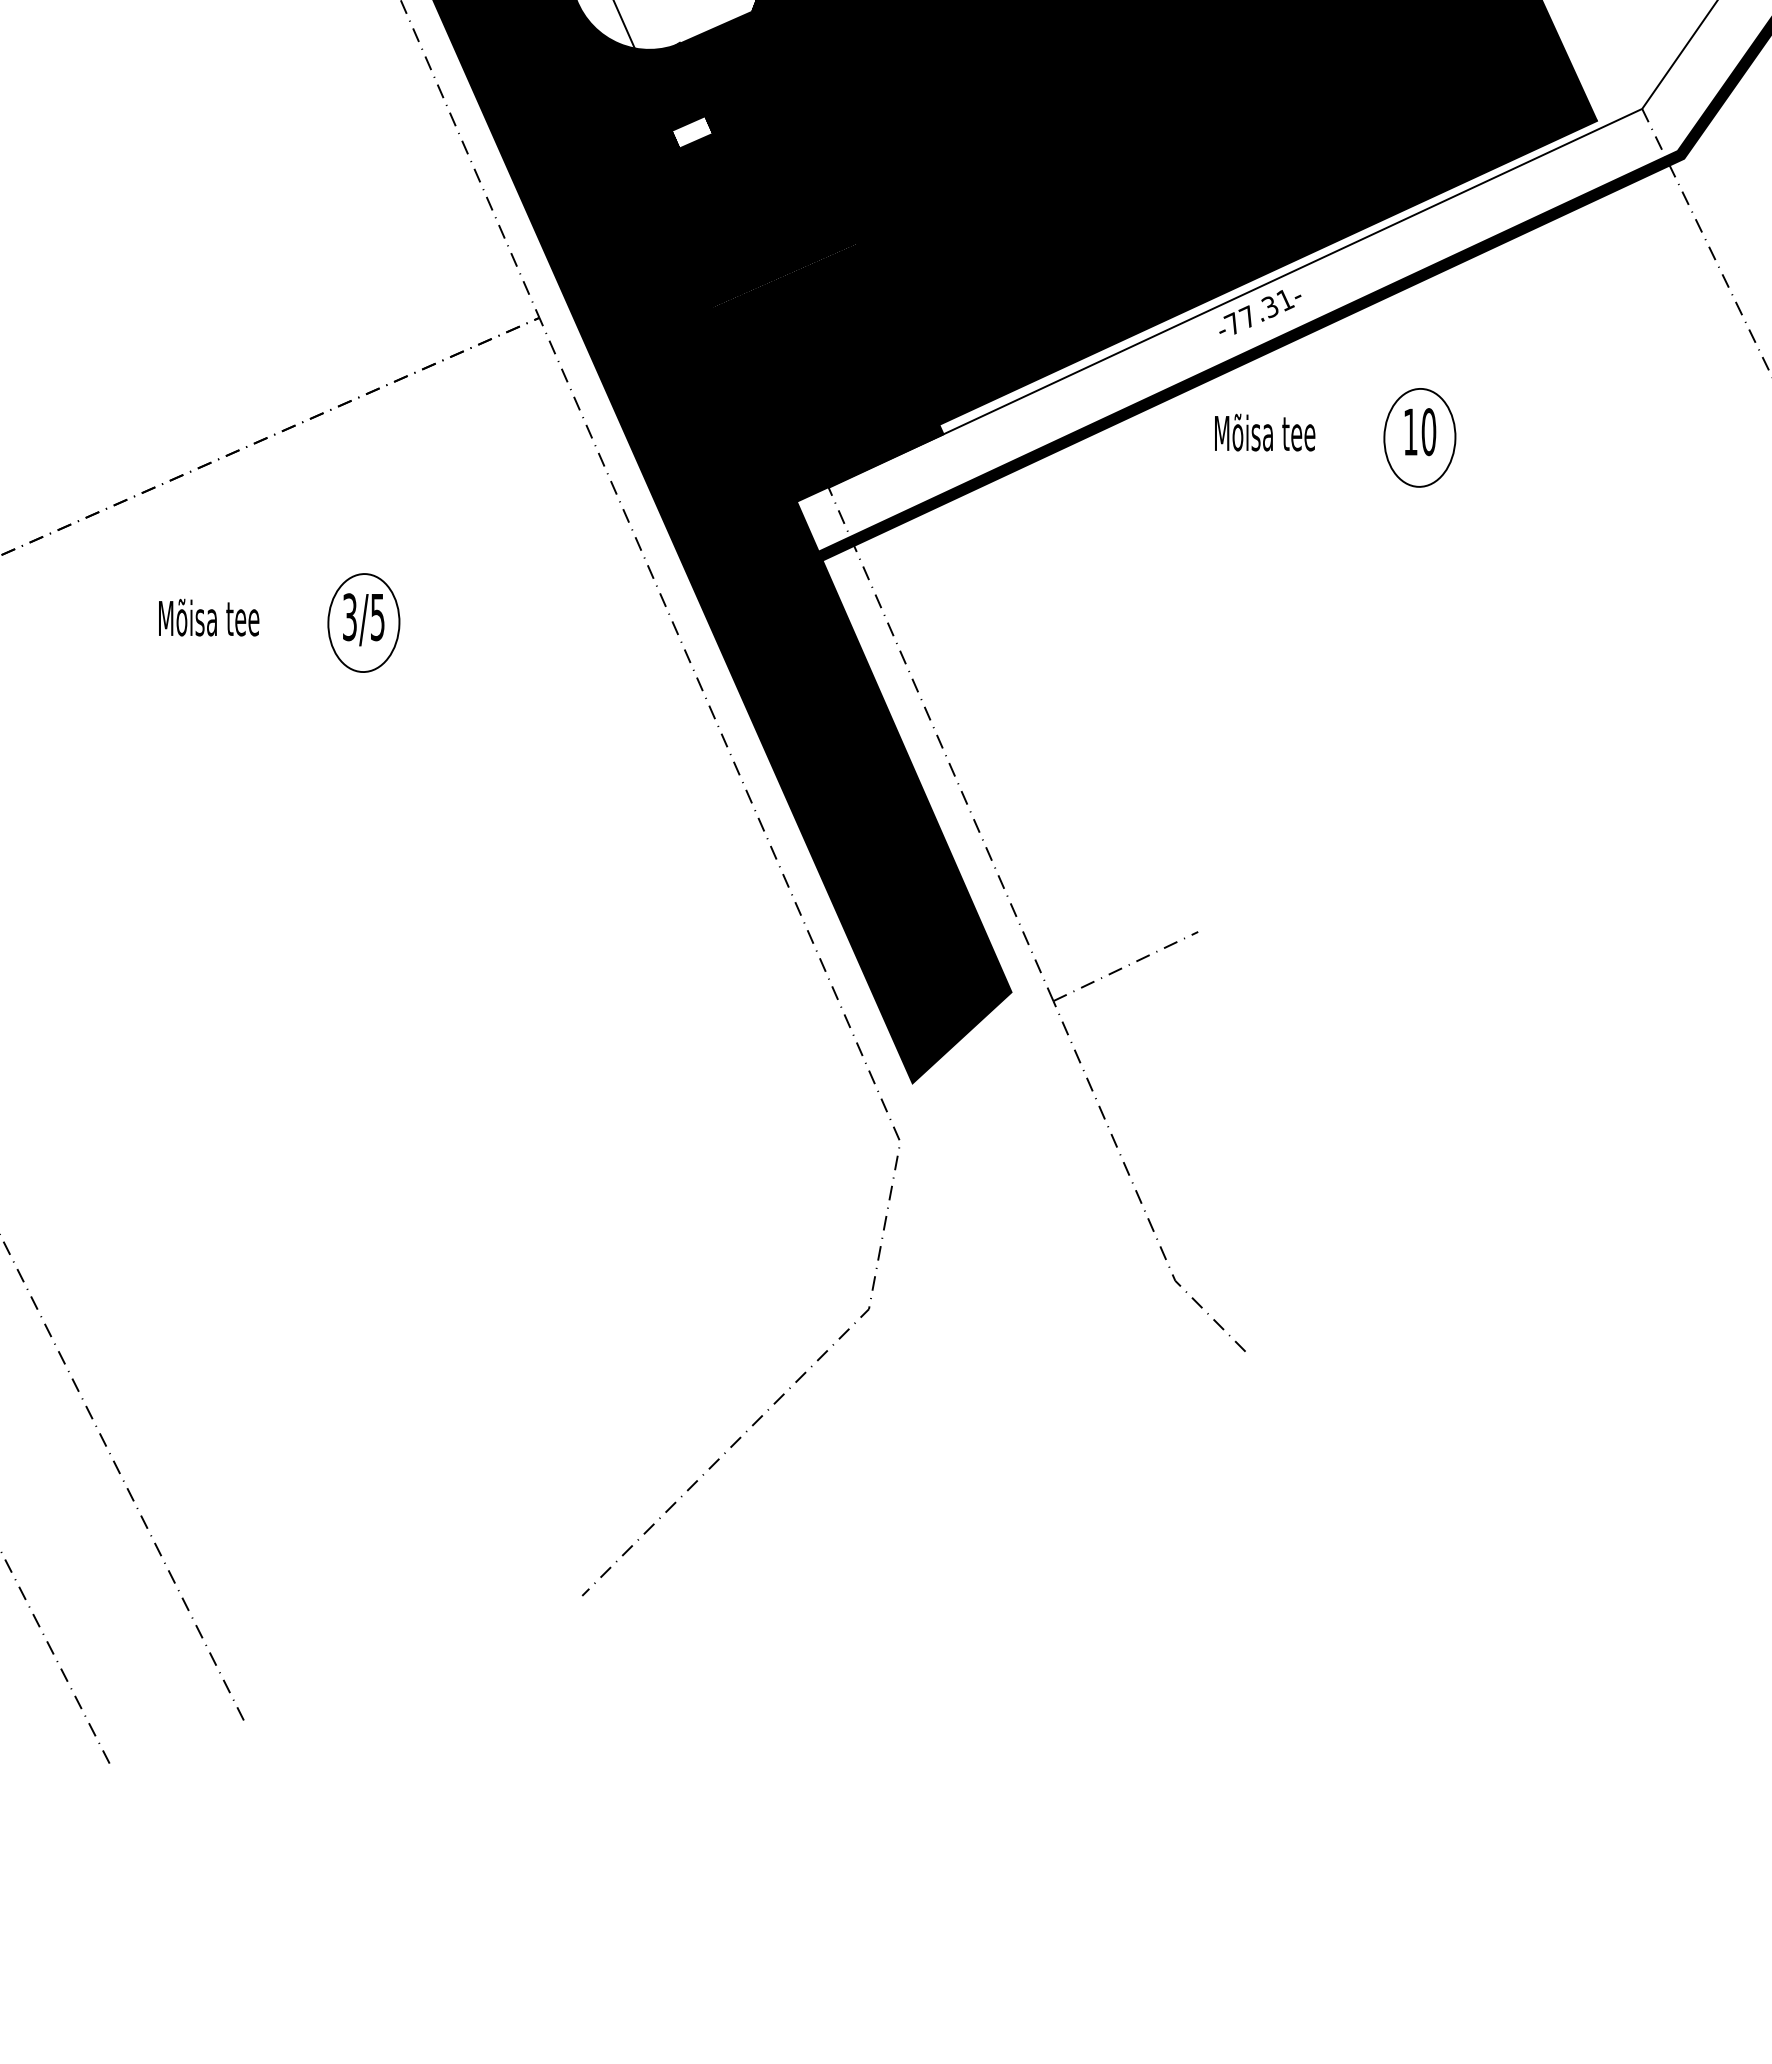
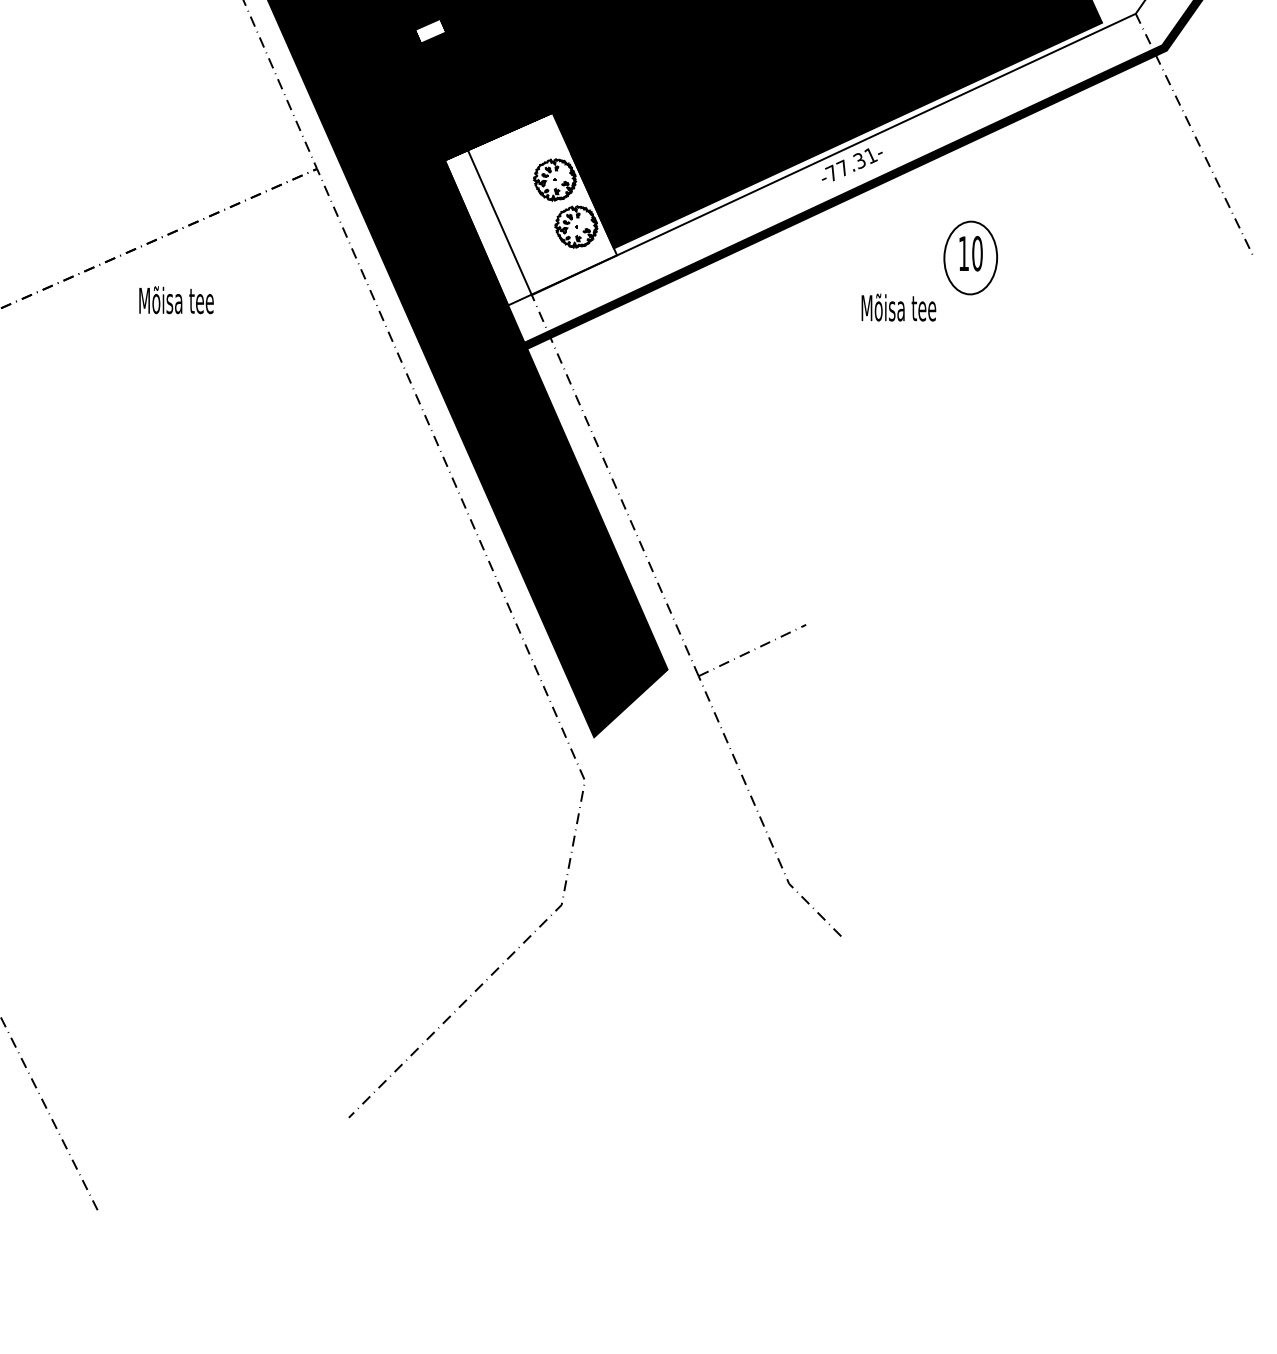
fill: (823, 347) -> (527, 190), removed
text: (1265, 432) -> (899, 307), moved
text: (209, 617) -> (176, 300), moved
part: (363, 622) -> (186, 395), removed

